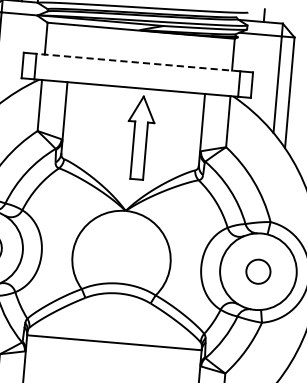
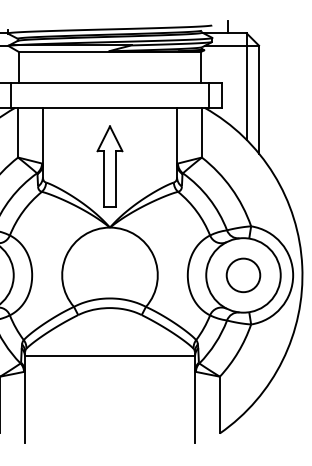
line: (137, 62) -> (109, 82), dashed -> solid
part: (139, 137) -> (109, 166), moved
circle: (258, 271) -> (243, 275), size x1.43

